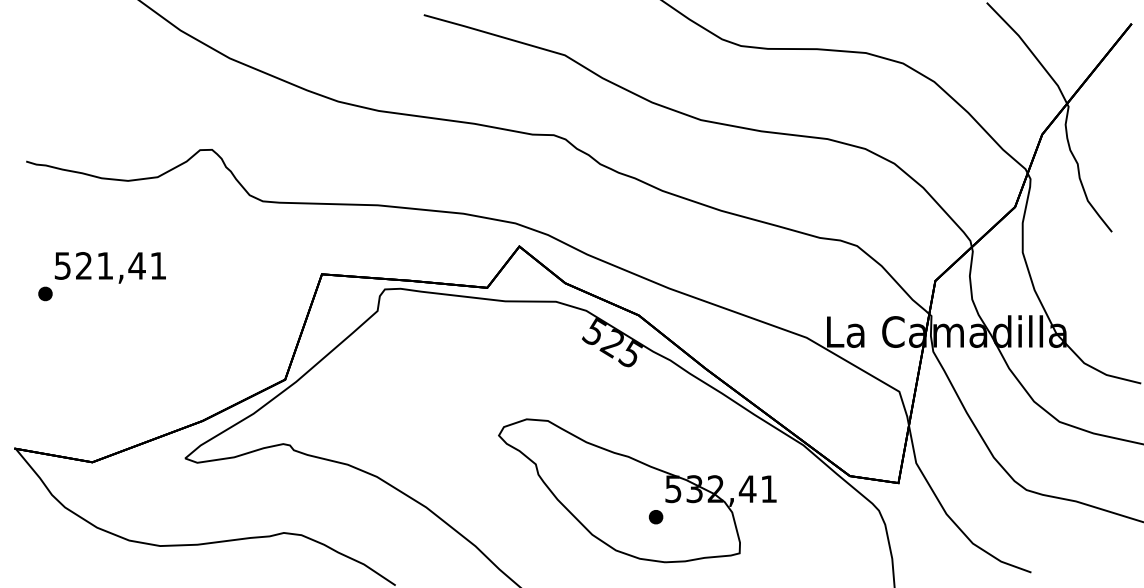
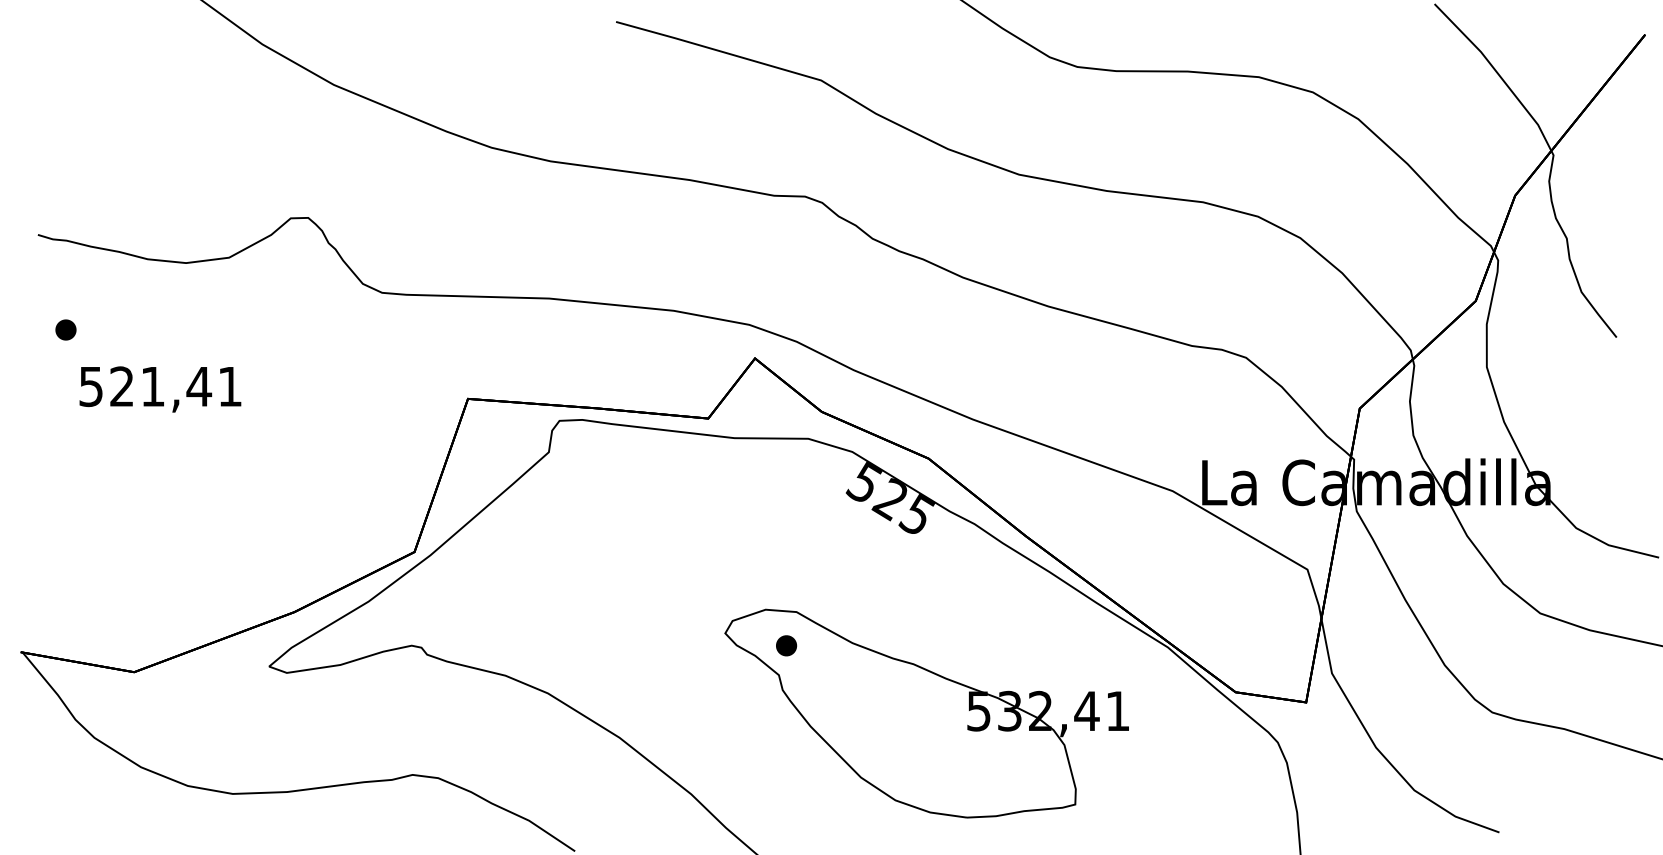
part: (45, 293) -> (66, 329), moved
part: (655, 517) -> (785, 646), moved

